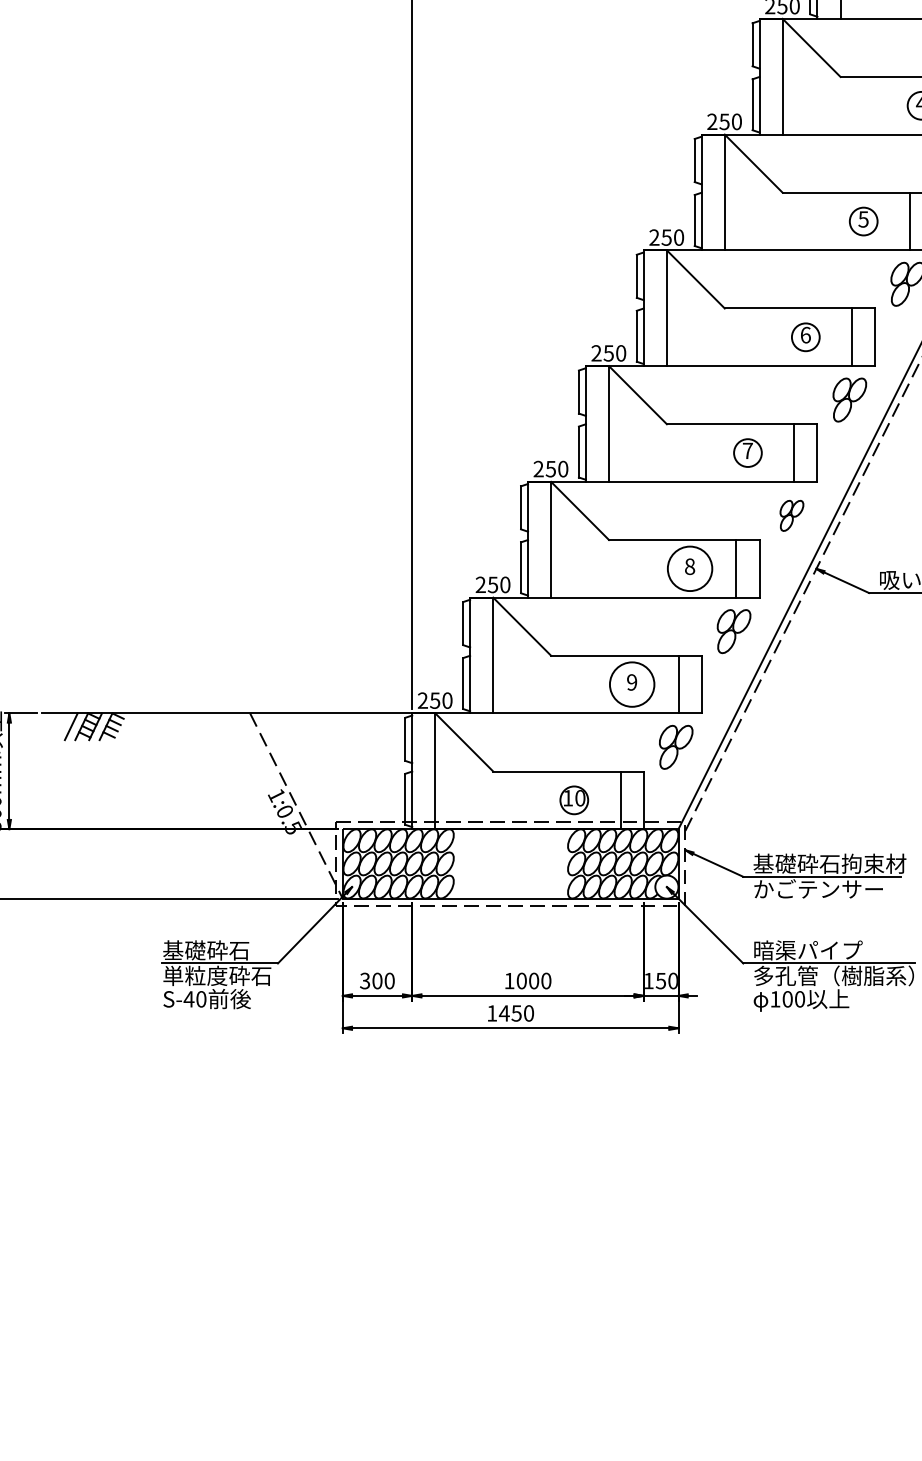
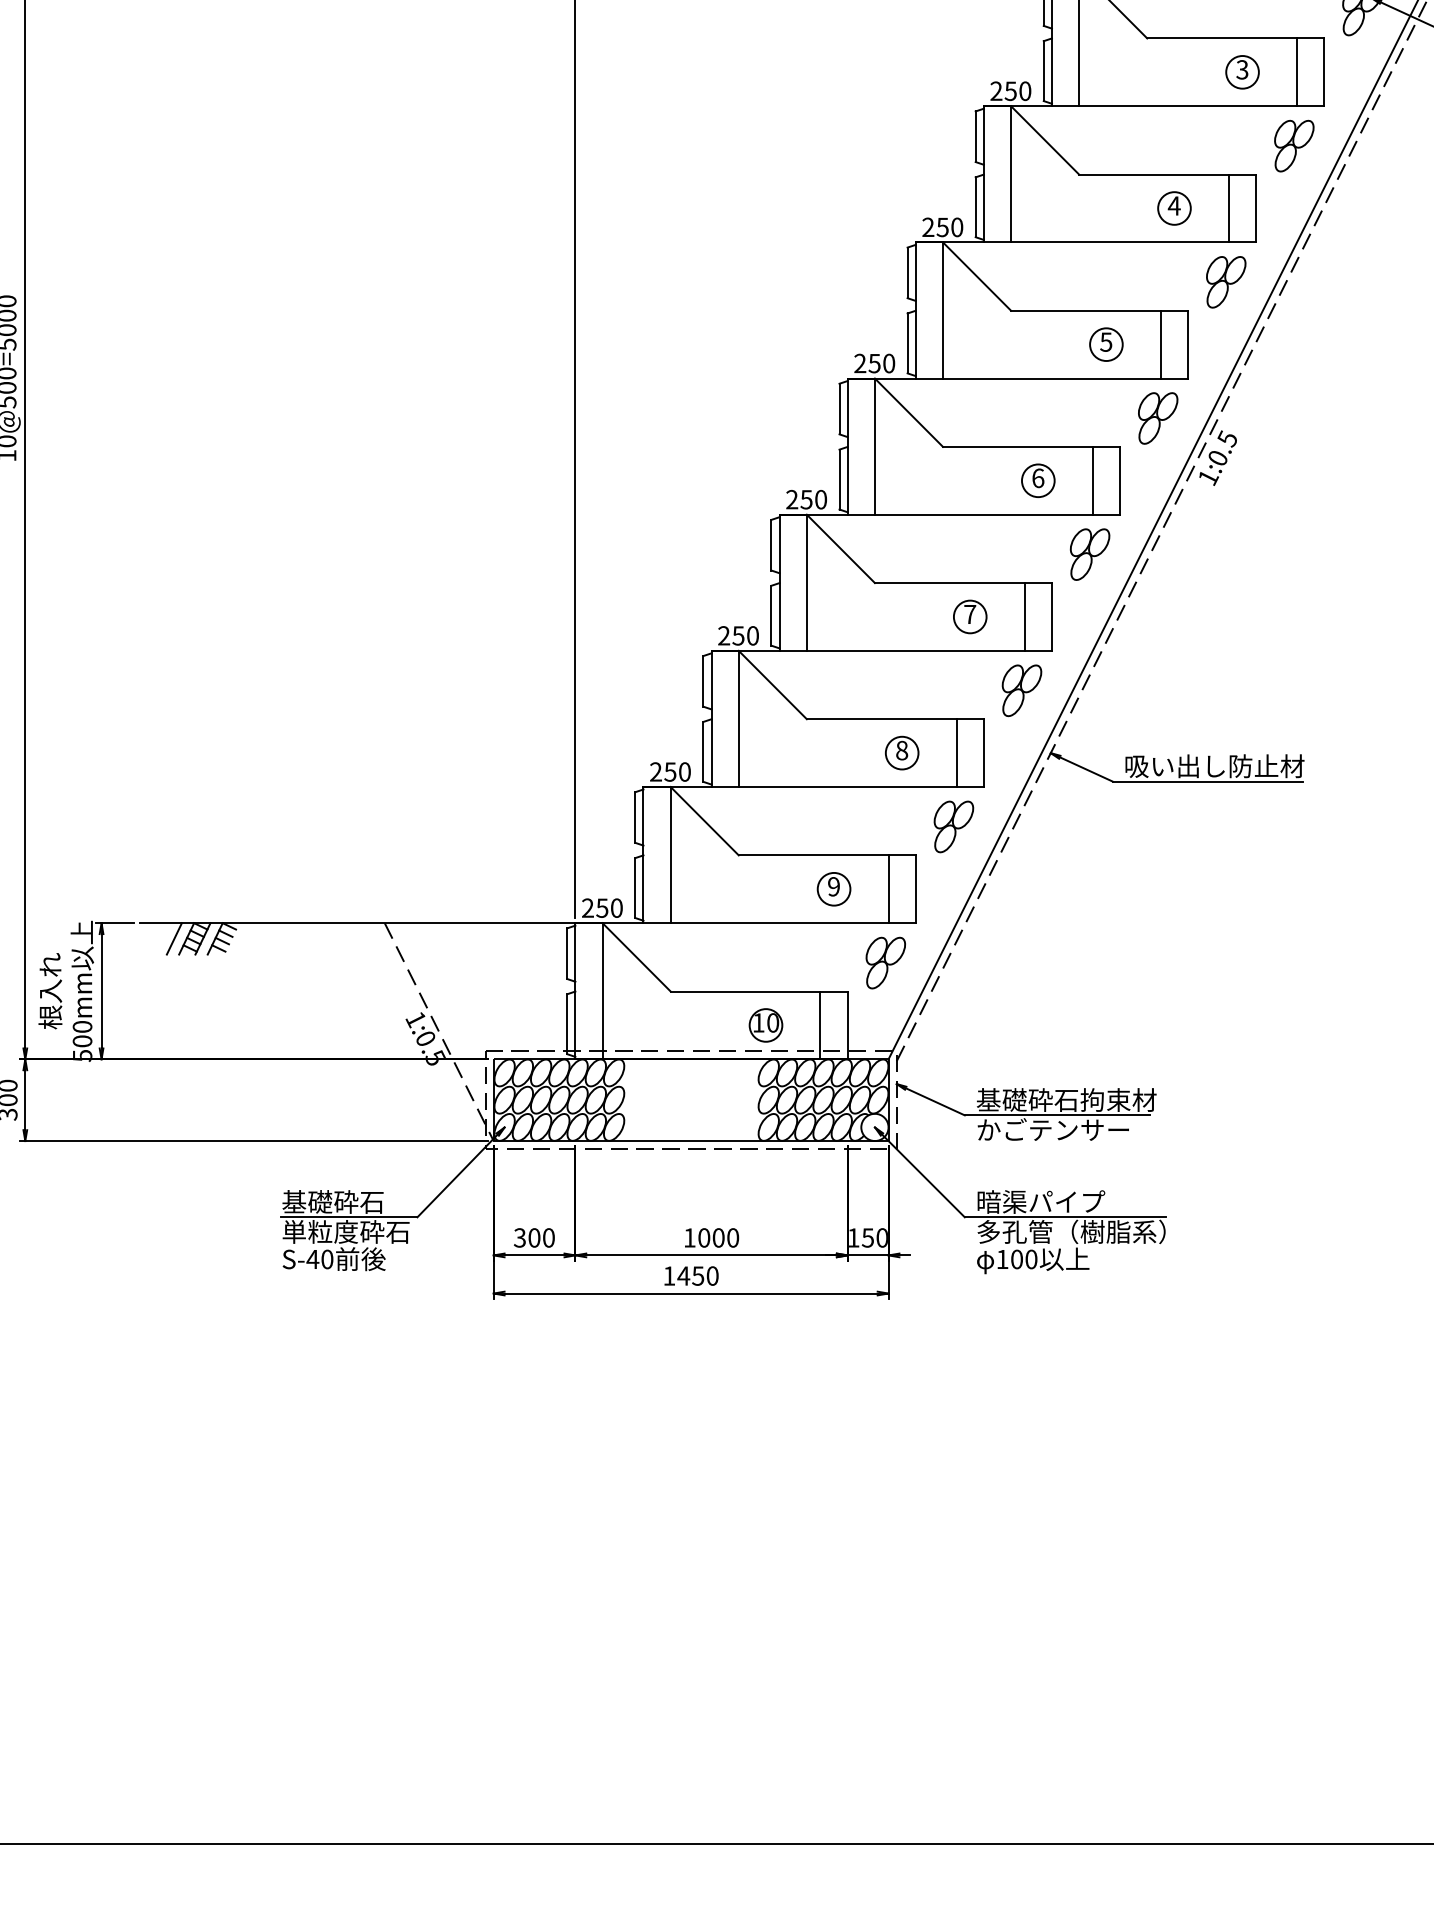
part: (791, 515) -> (1021, 690), size x1.43
circle: (689, 568) -> (901, 752), size x0.62
circle: (631, 683) -> (833, 888), size x0.62

